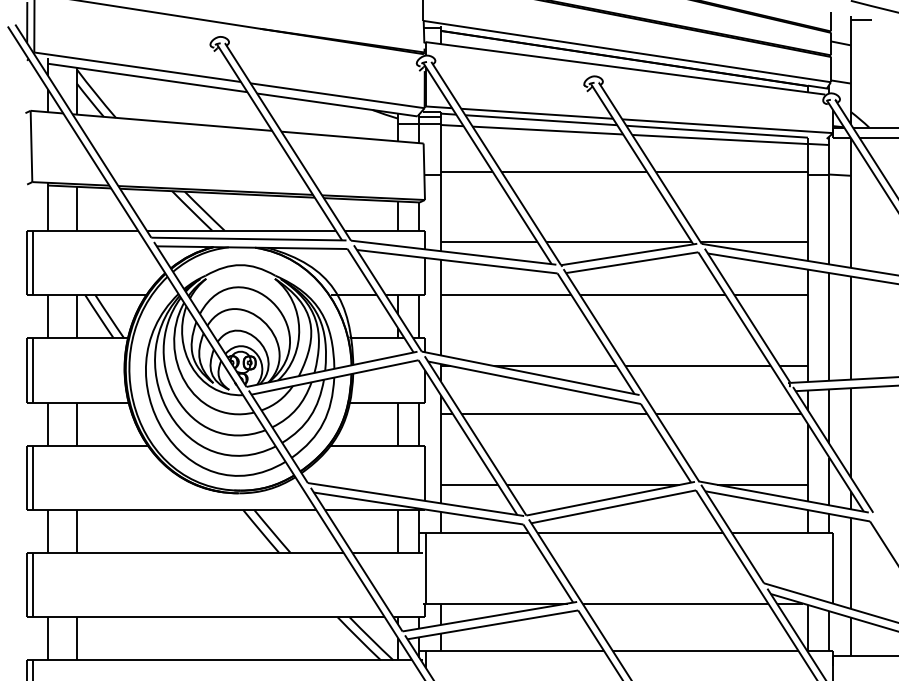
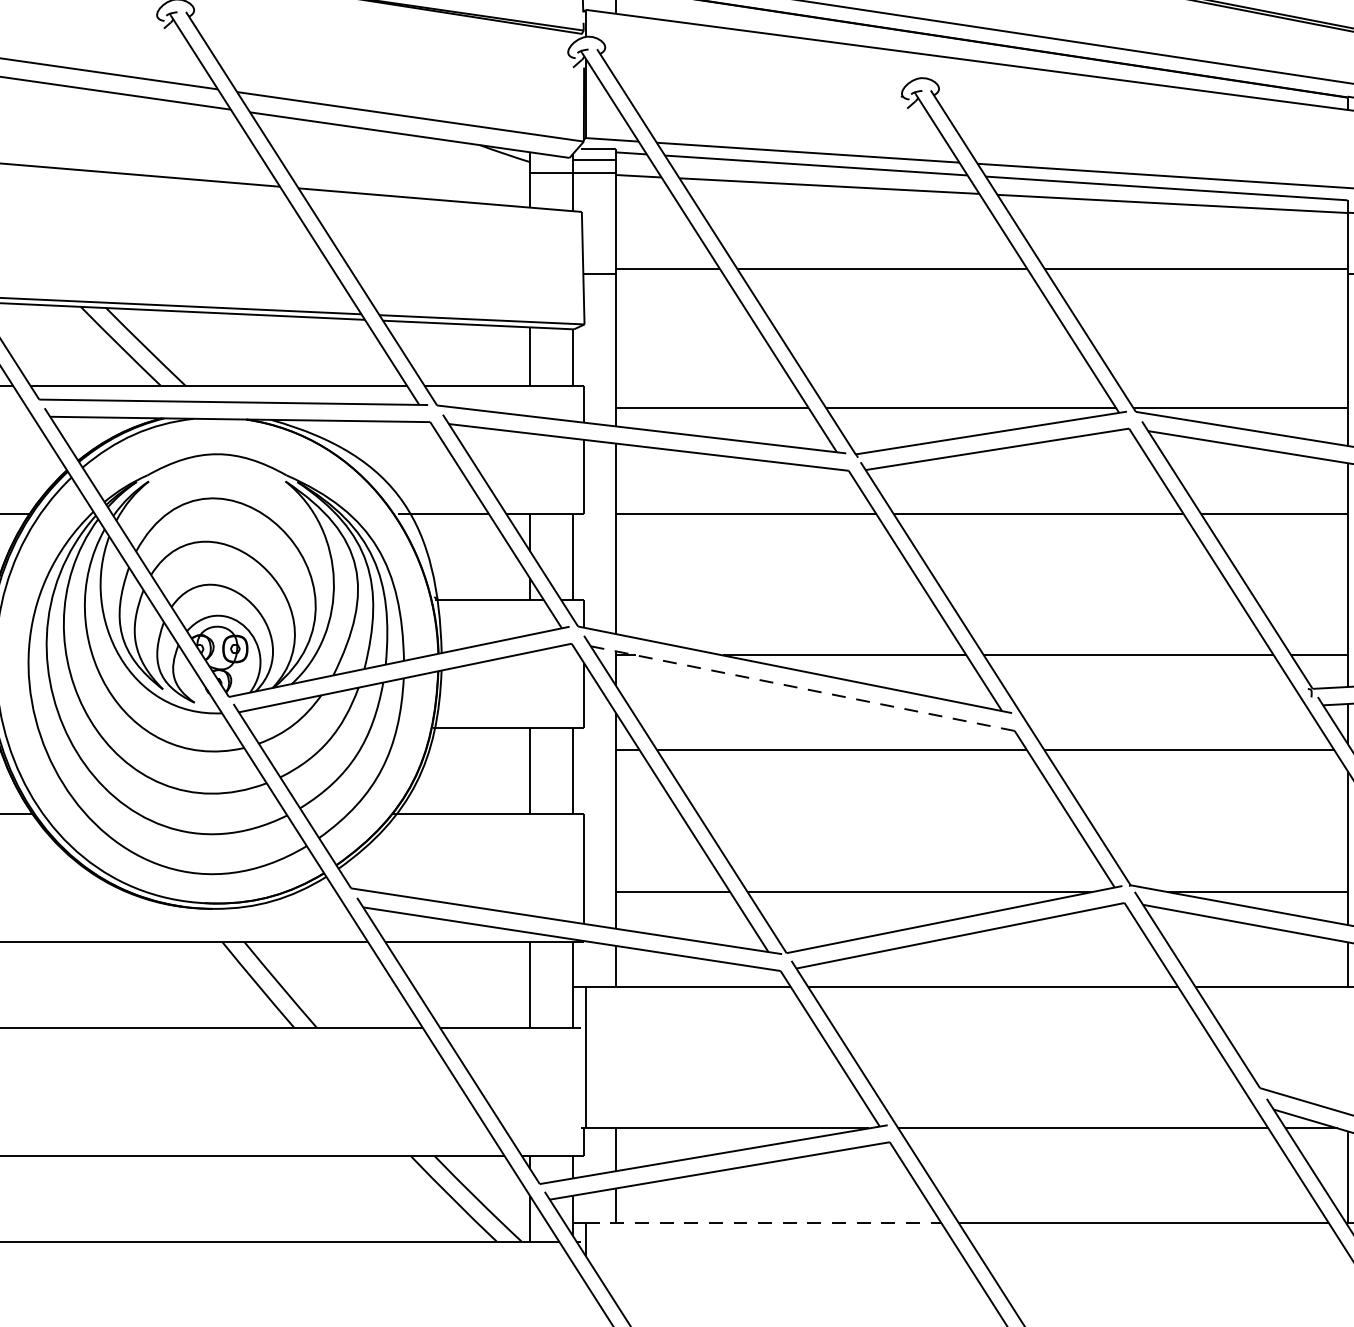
line: (534, 382) -> (802, 688), solid -> dashed
line: (515, 651) -> (764, 1224), solid -> dashed

